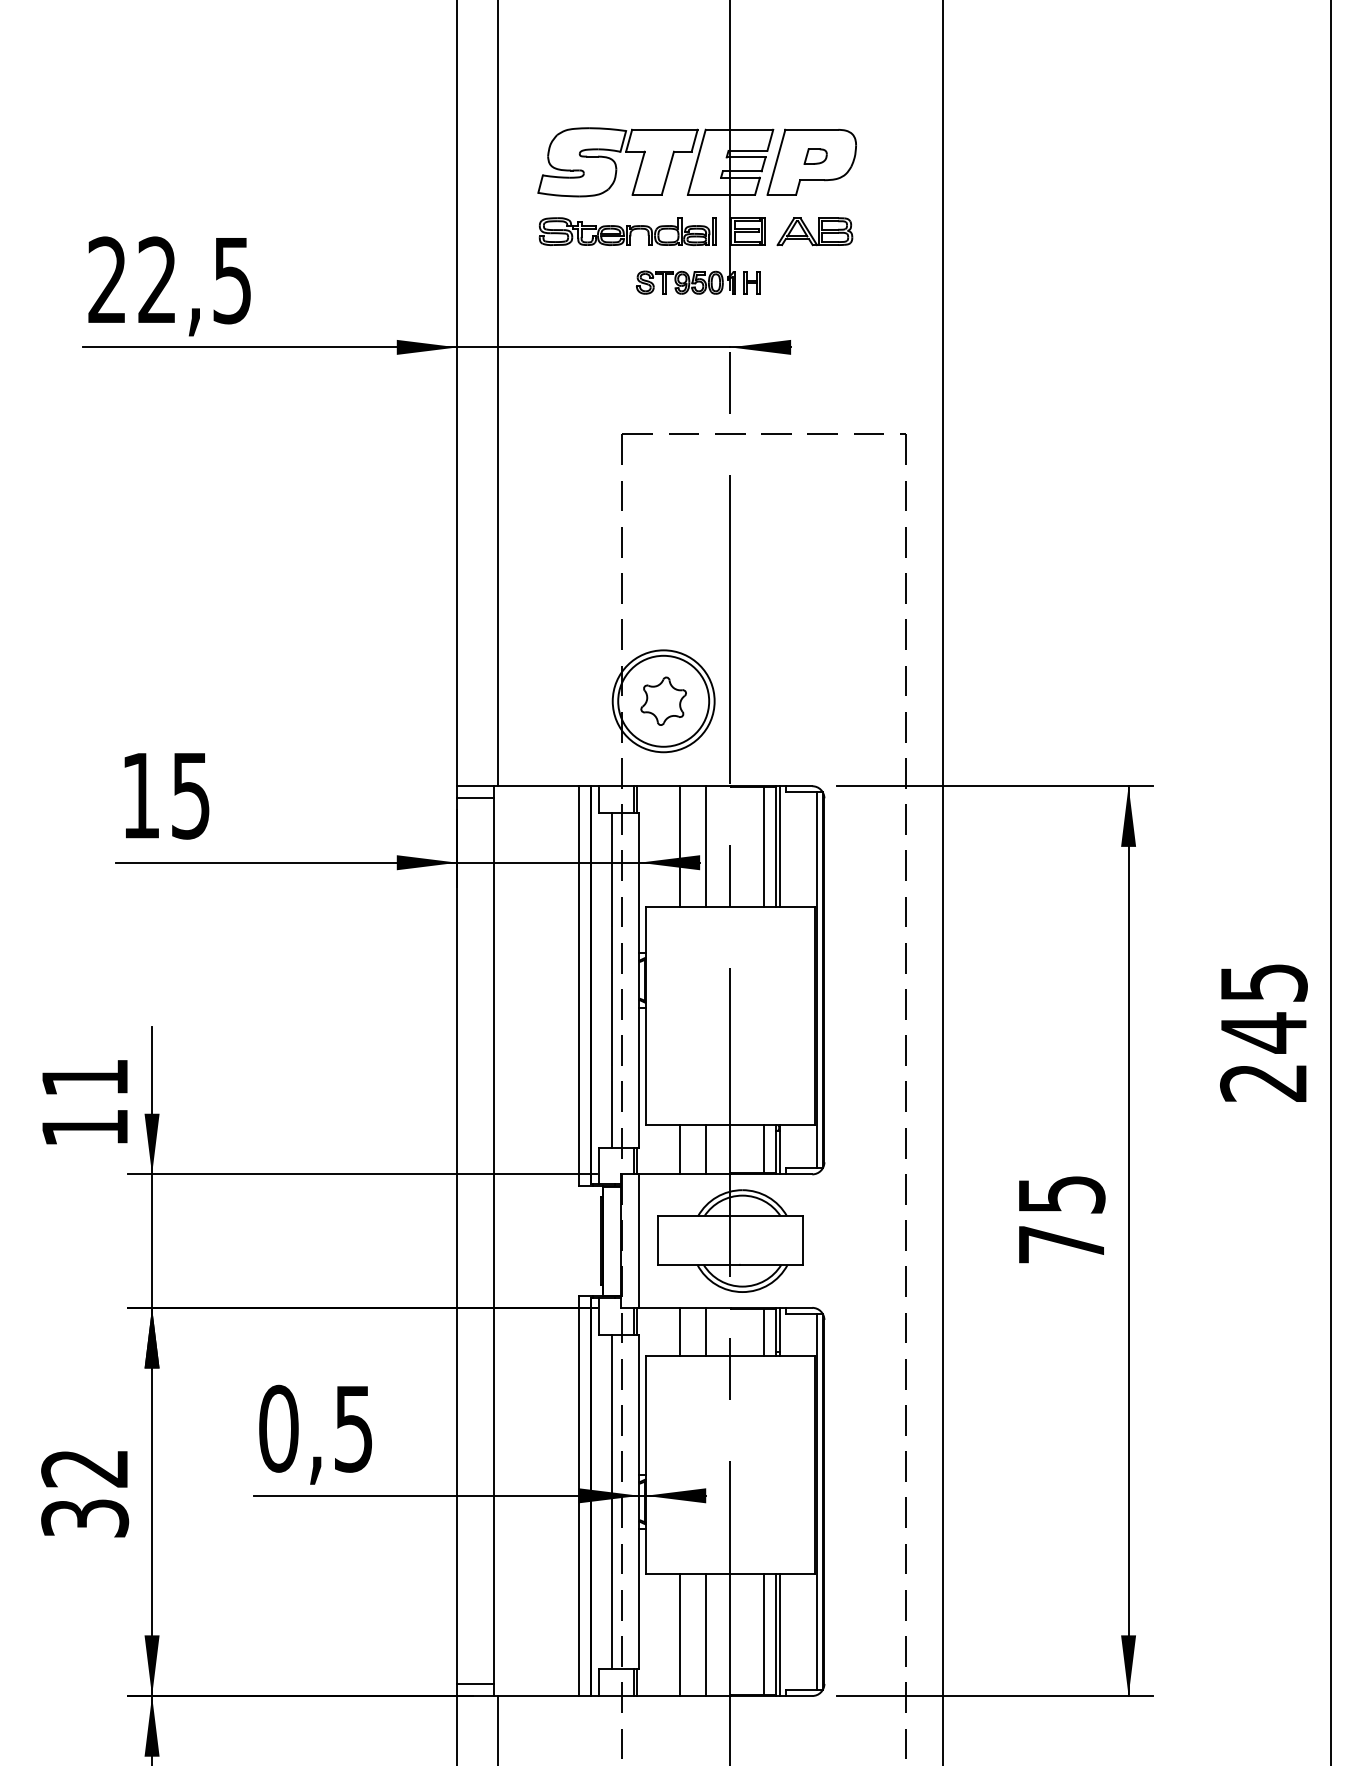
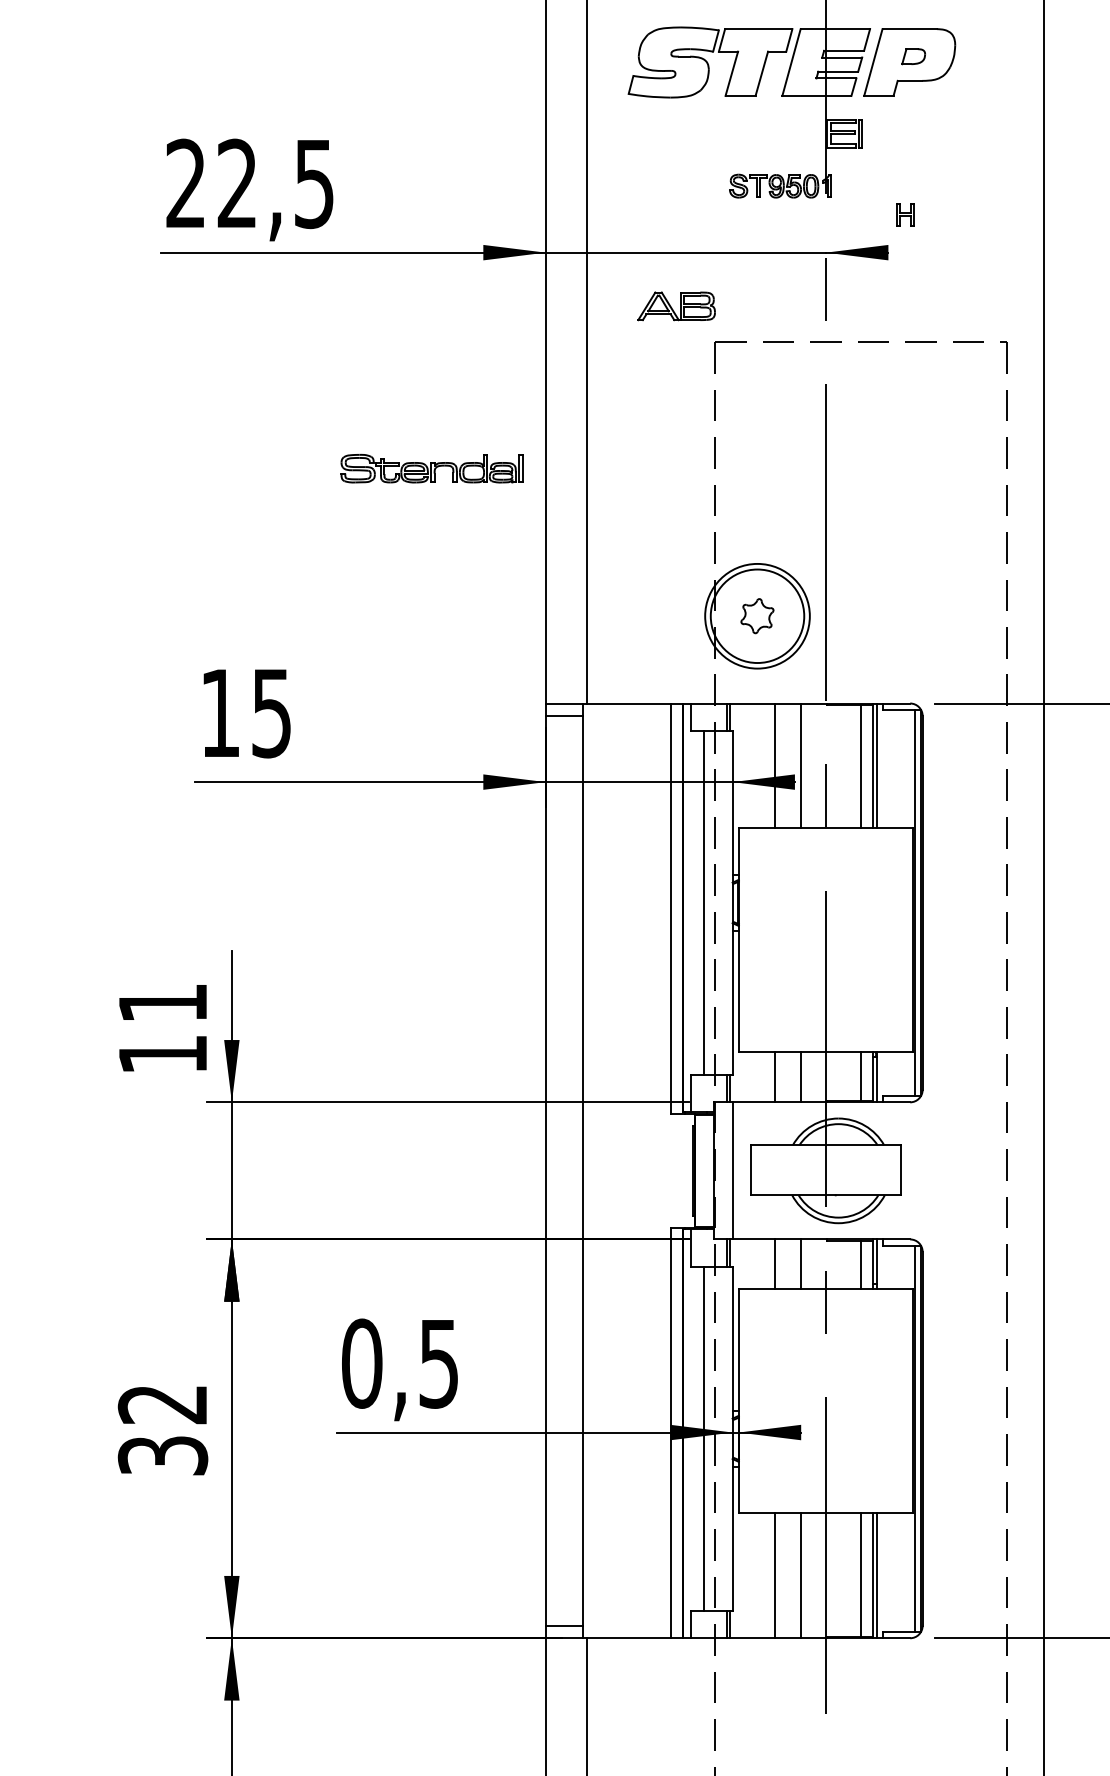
part: (627, 231) -> (431, 468), moved
part: (814, 231) -> (676, 306), moved
part: (751, 282) -> (905, 214), moved
part: (663, 700) -> (757, 615), size x0.7

